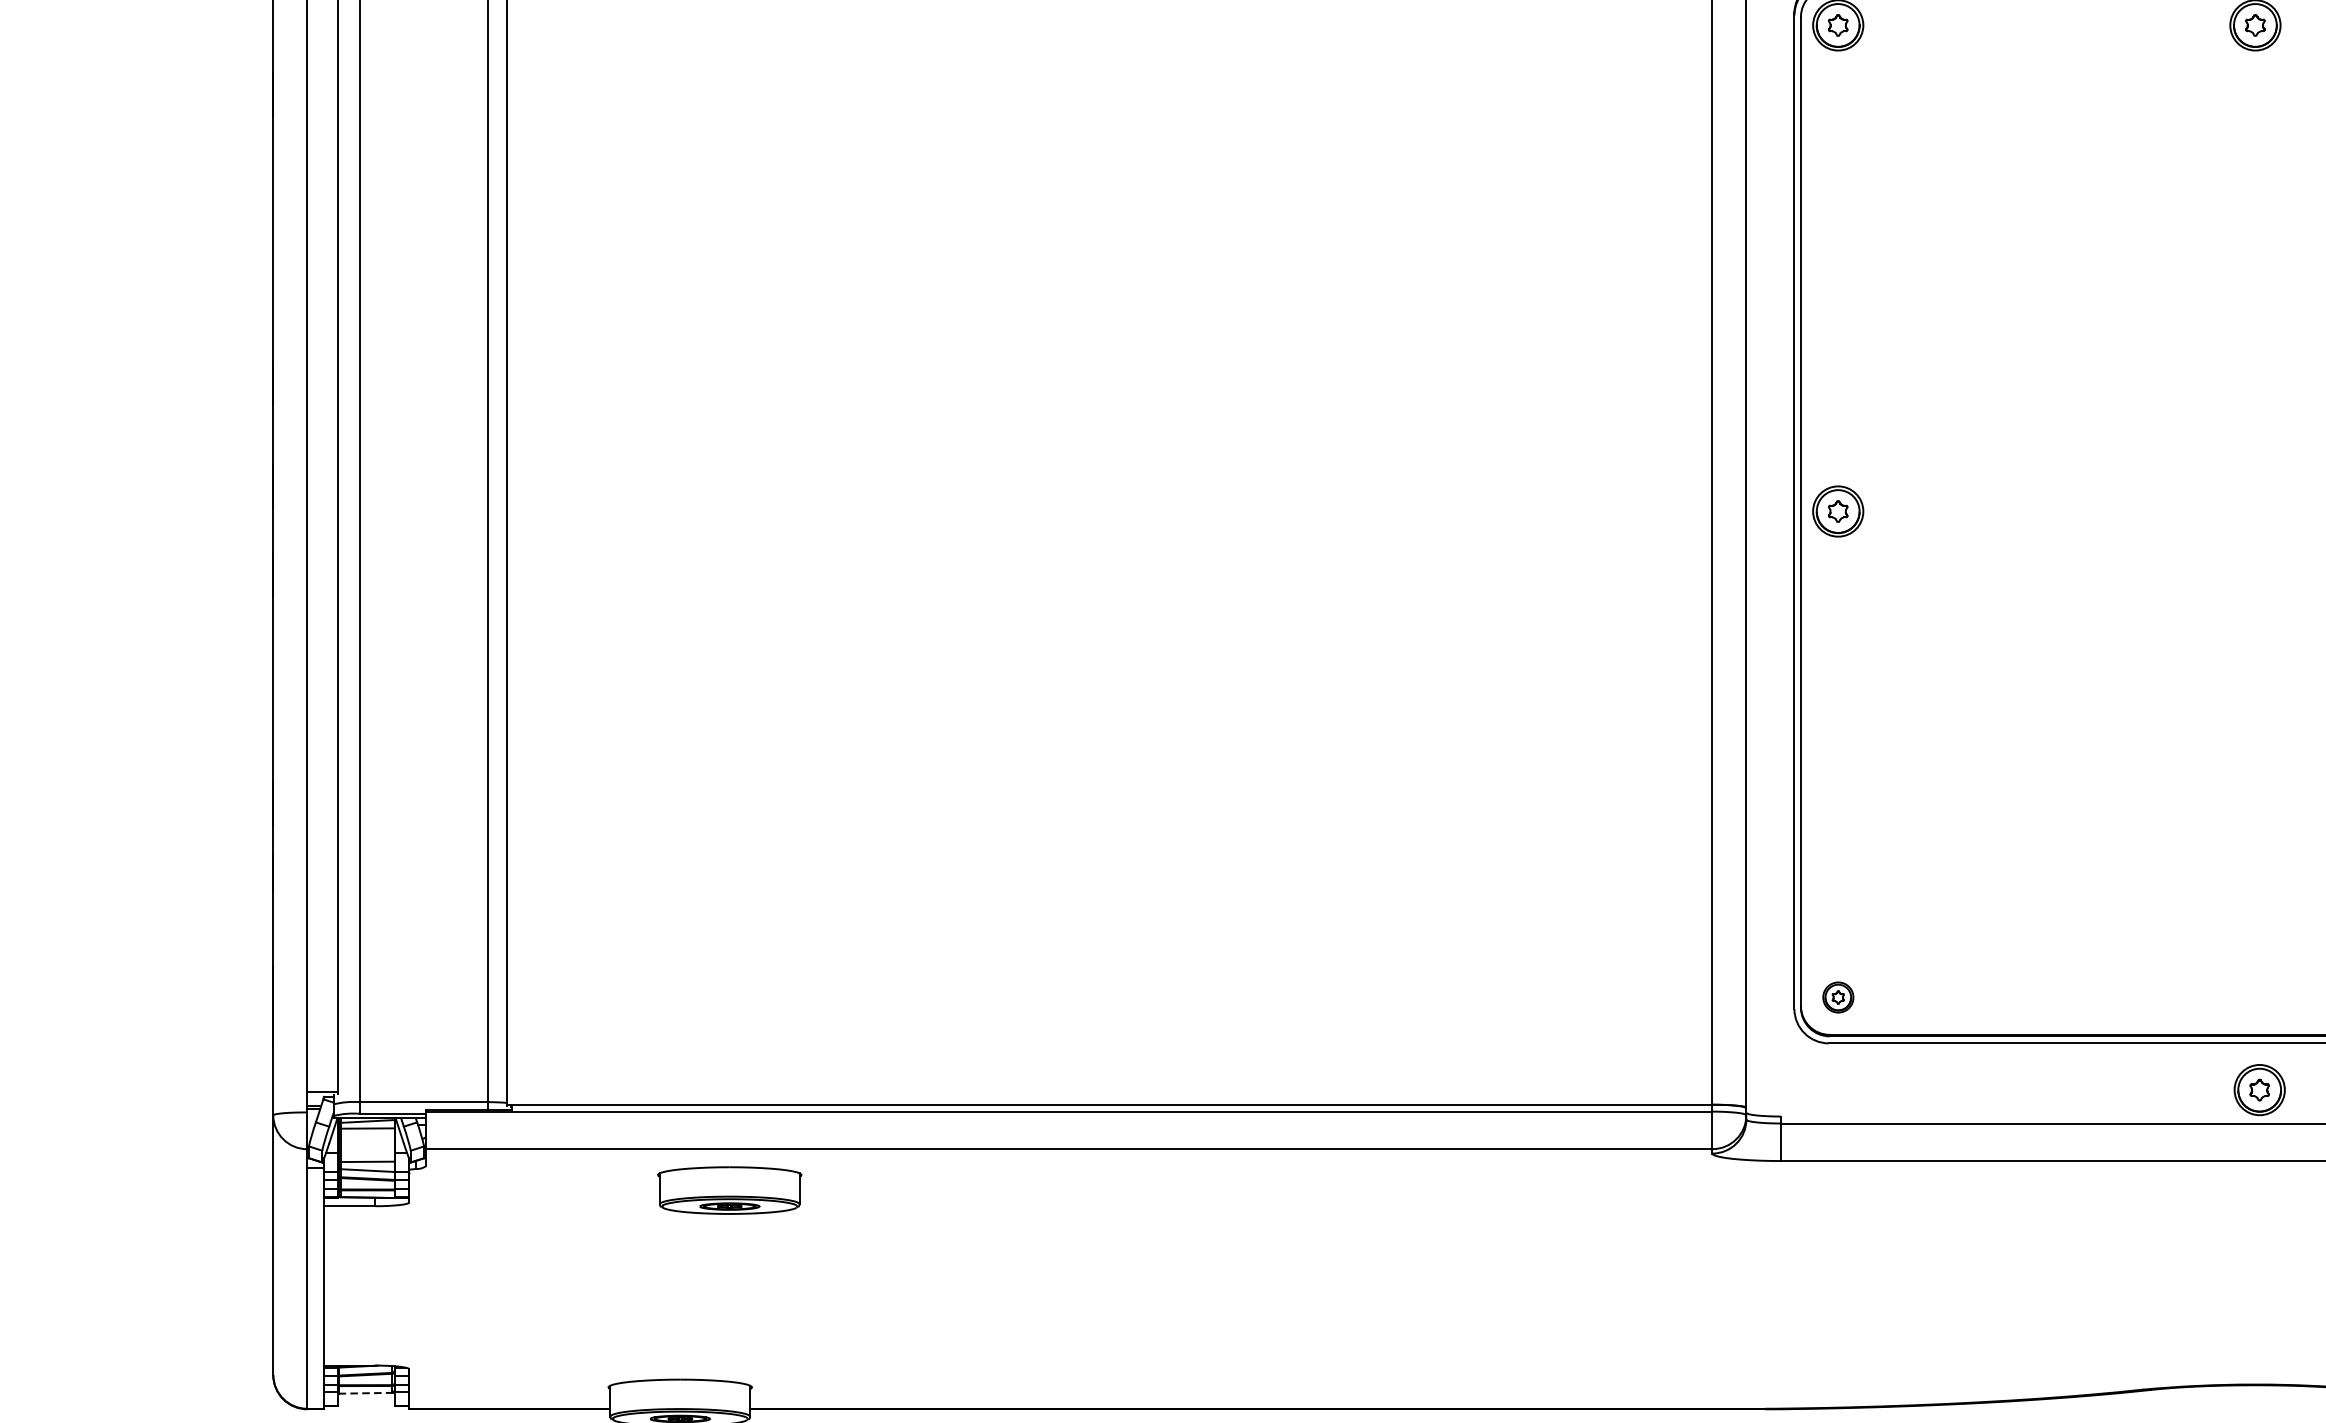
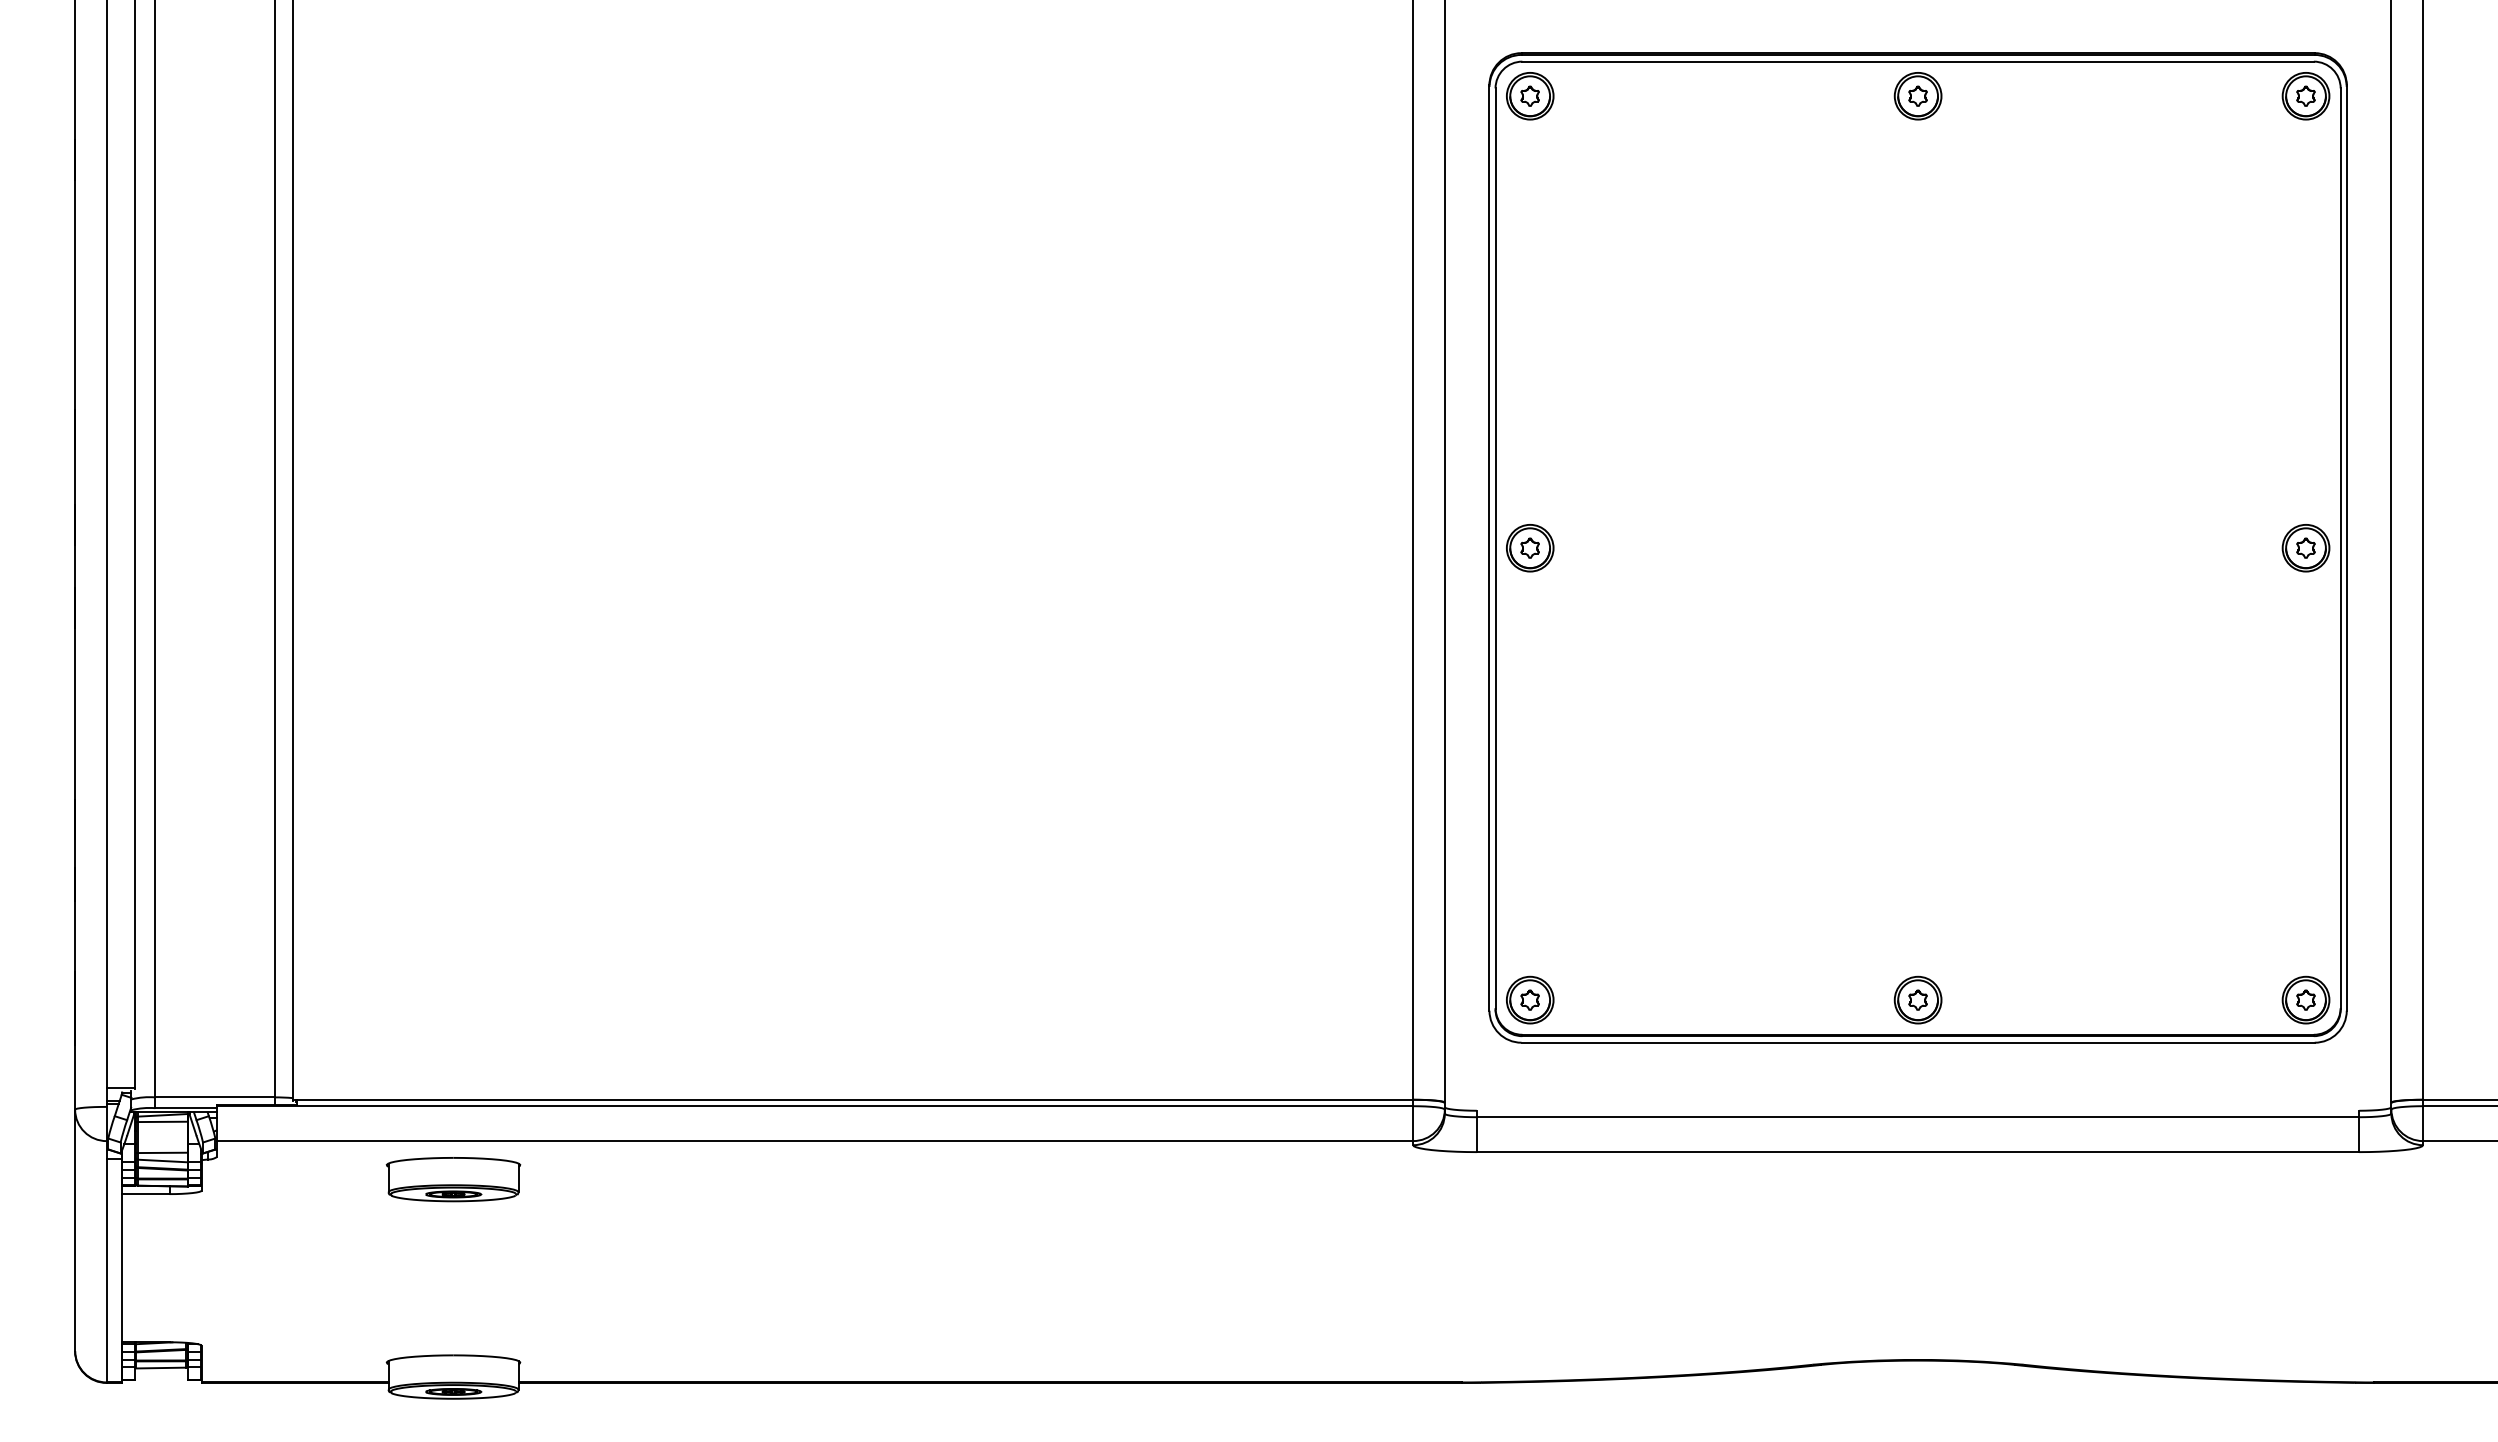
part: (1838, 996) -> (1530, 999), size x1.67
part: (2259, 1089) -> (1917, 999), moved
part: (729, 1190) -> (453, 1179), moved
line: (365, 1393) -> (160, 1368), dashed -> solid

